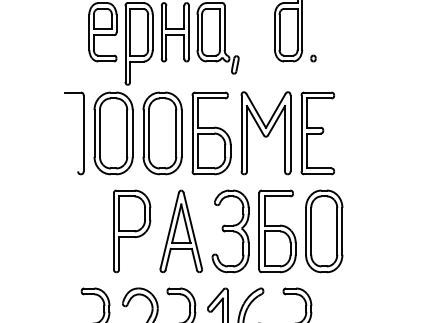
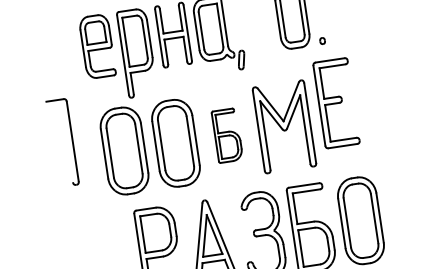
part: (83, 133) -> (72, 141), moved
part: (211, 133) -> (227, 135), size x0.6
part: (317, 133) -> (336, 103), moved

